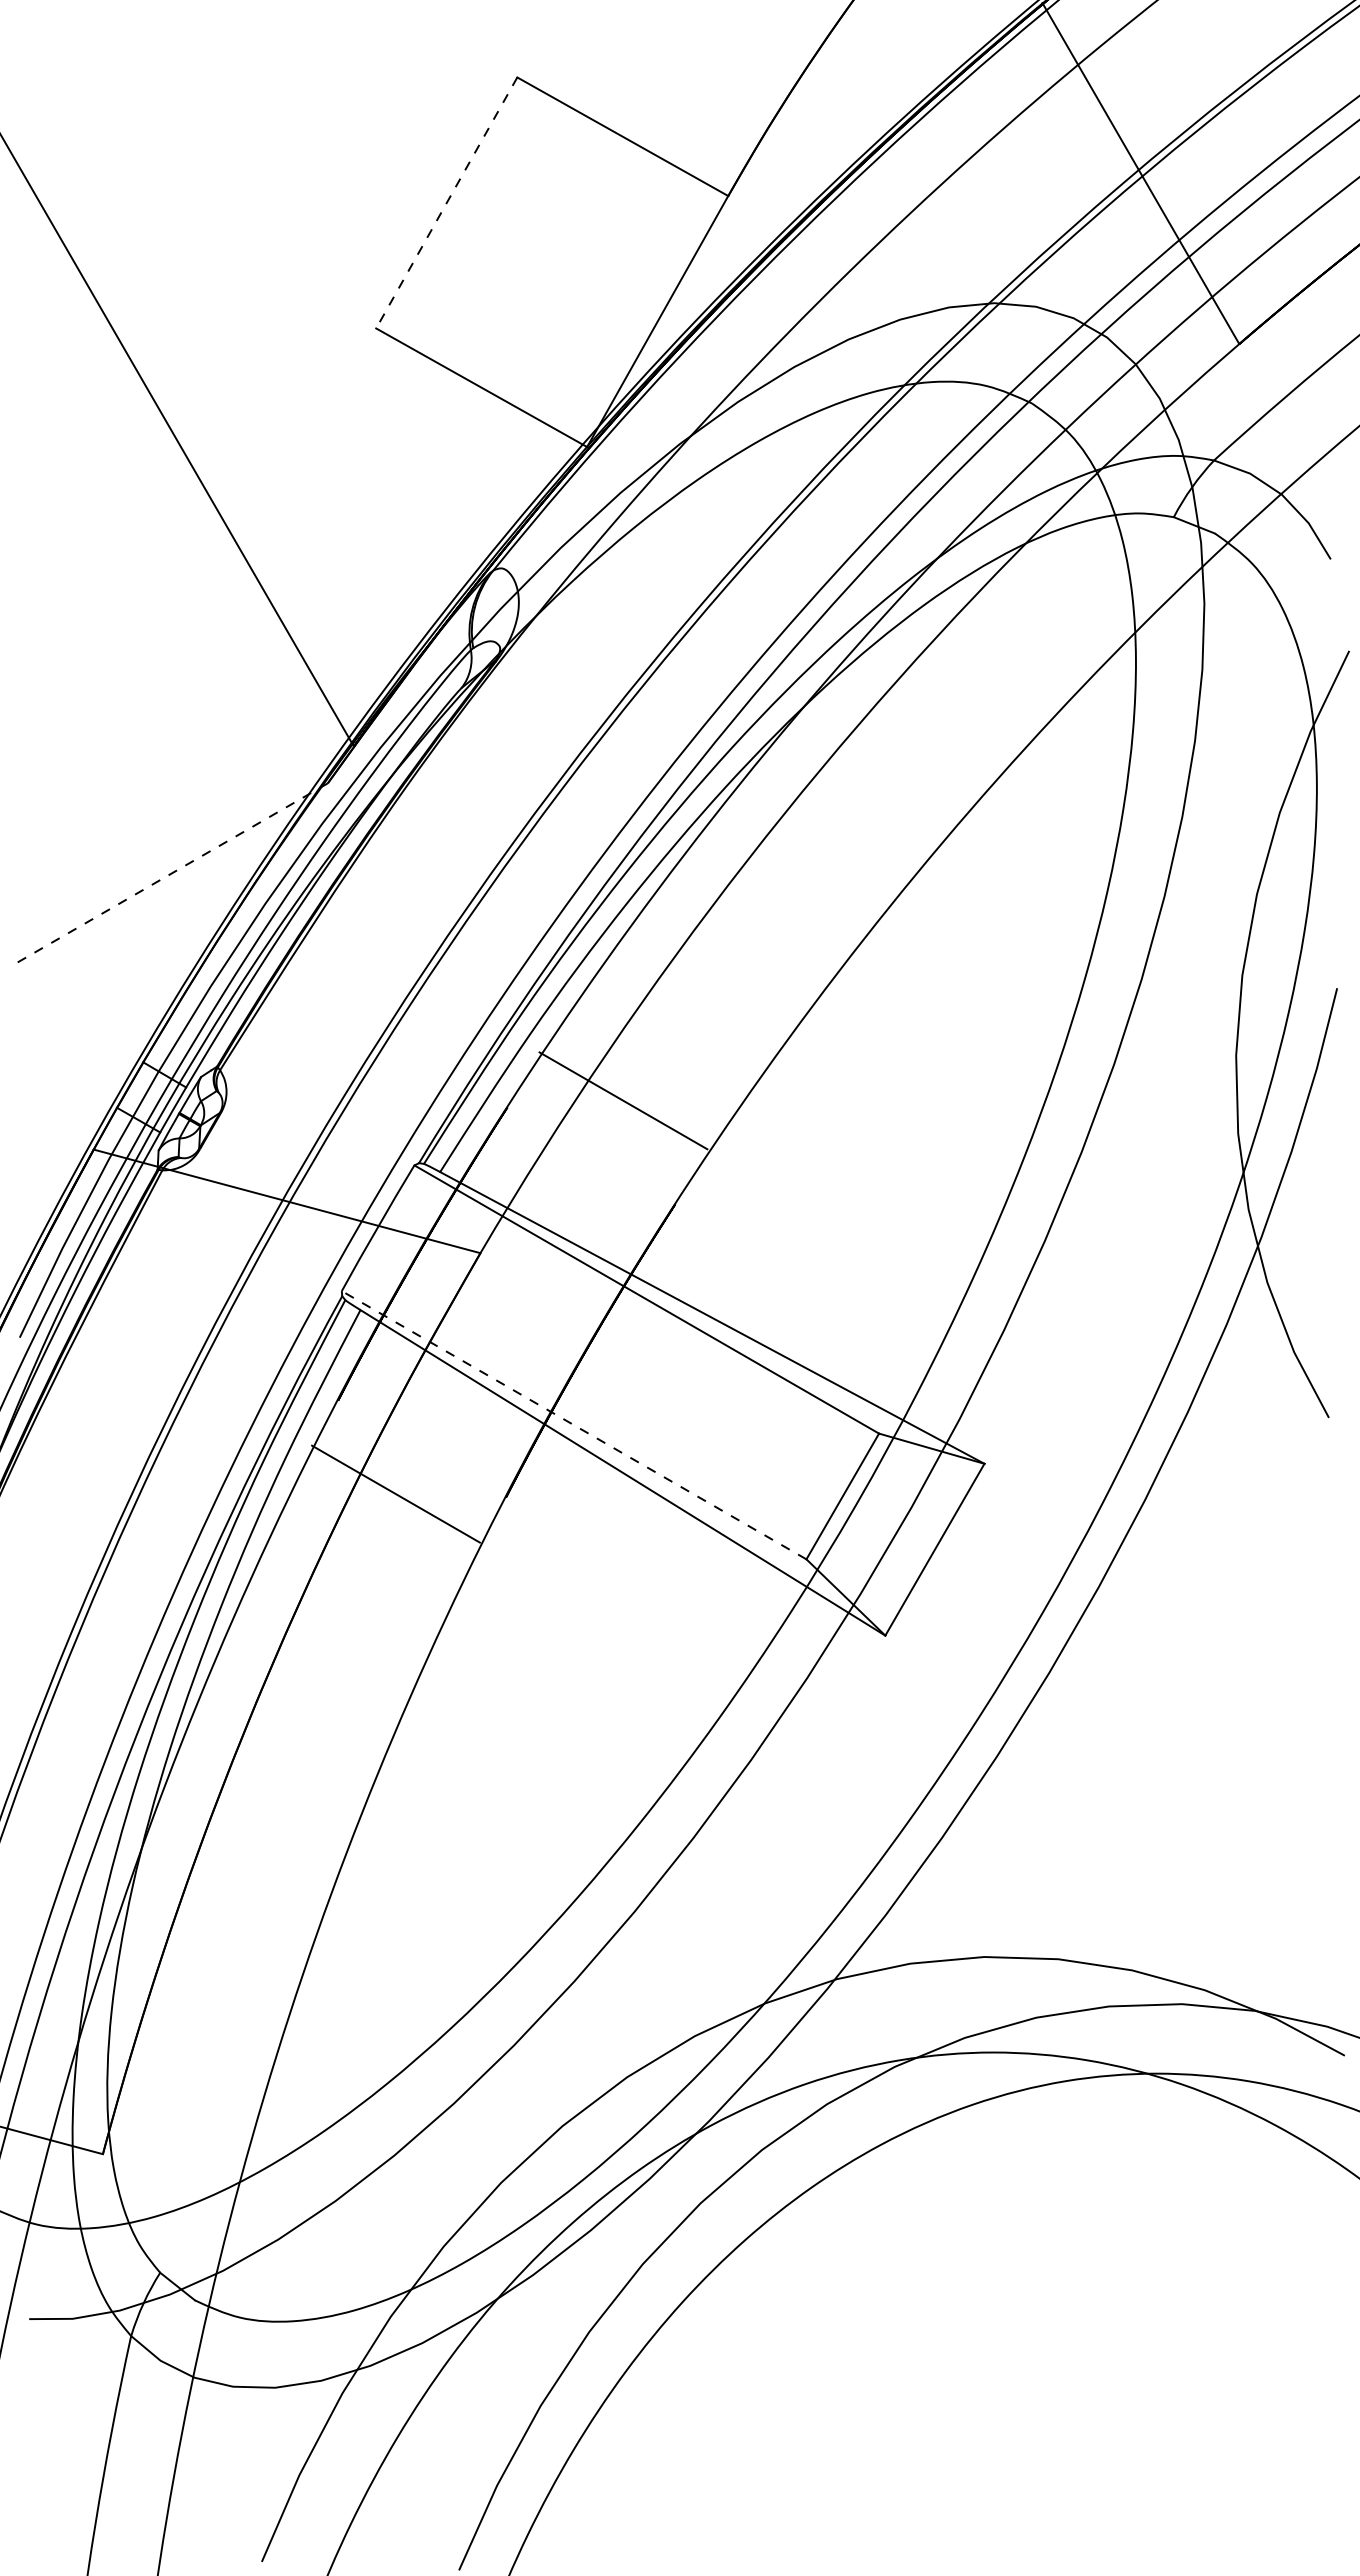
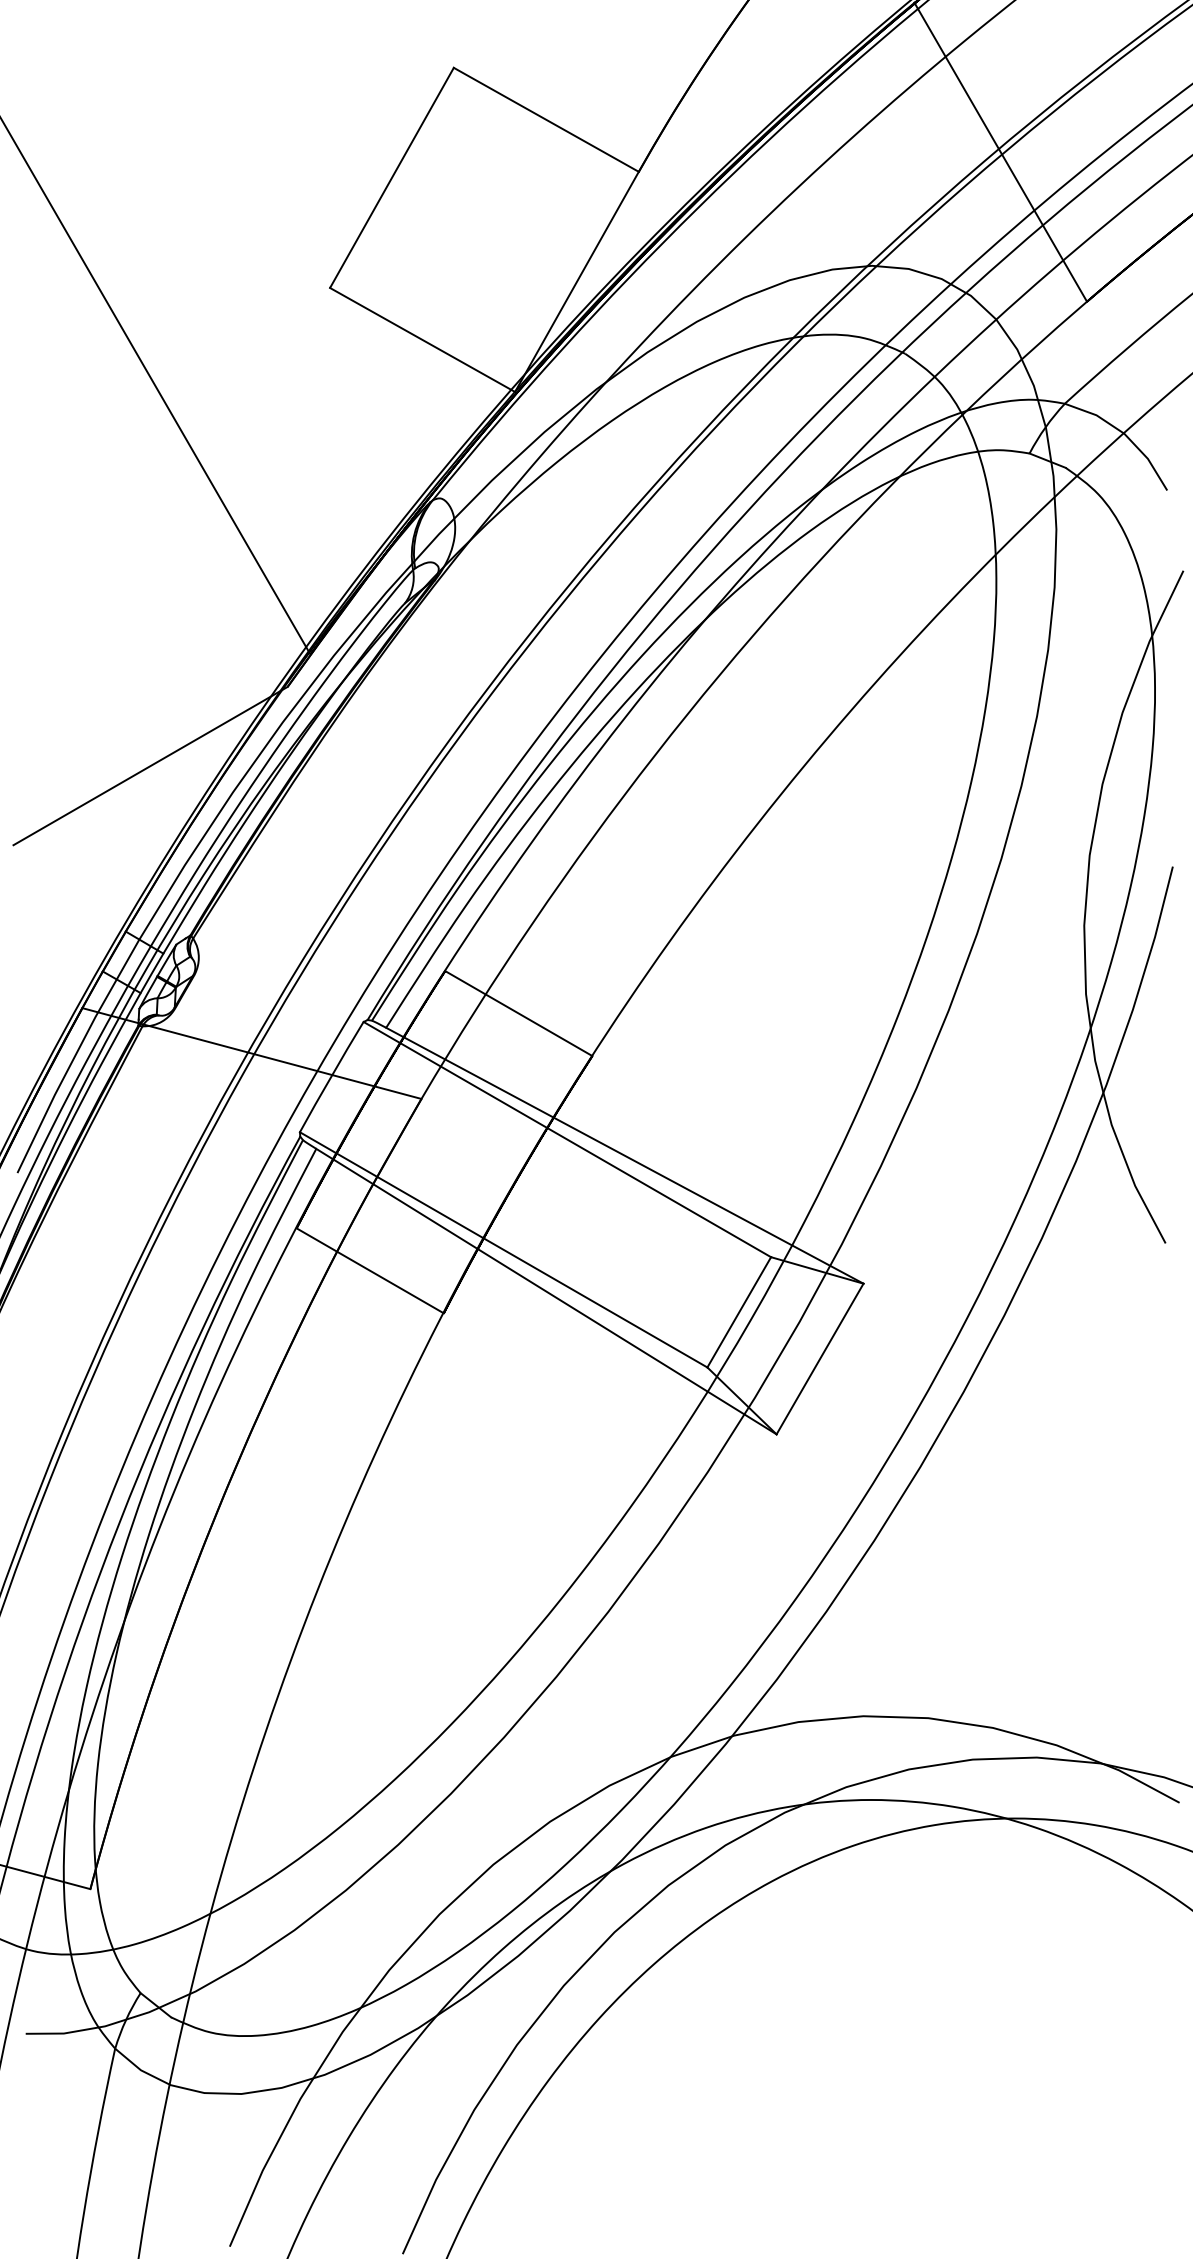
line: (446, 202) -> (391, 177), dashed -> solid
line: (171, 873) -> (150, 765), dashed -> solid
line: (623, 1100) -> (518, 1013), moved
line: (573, 1424) -> (503, 1249), dashed -> solid
line: (395, 1493) -> (369, 1270), moved

